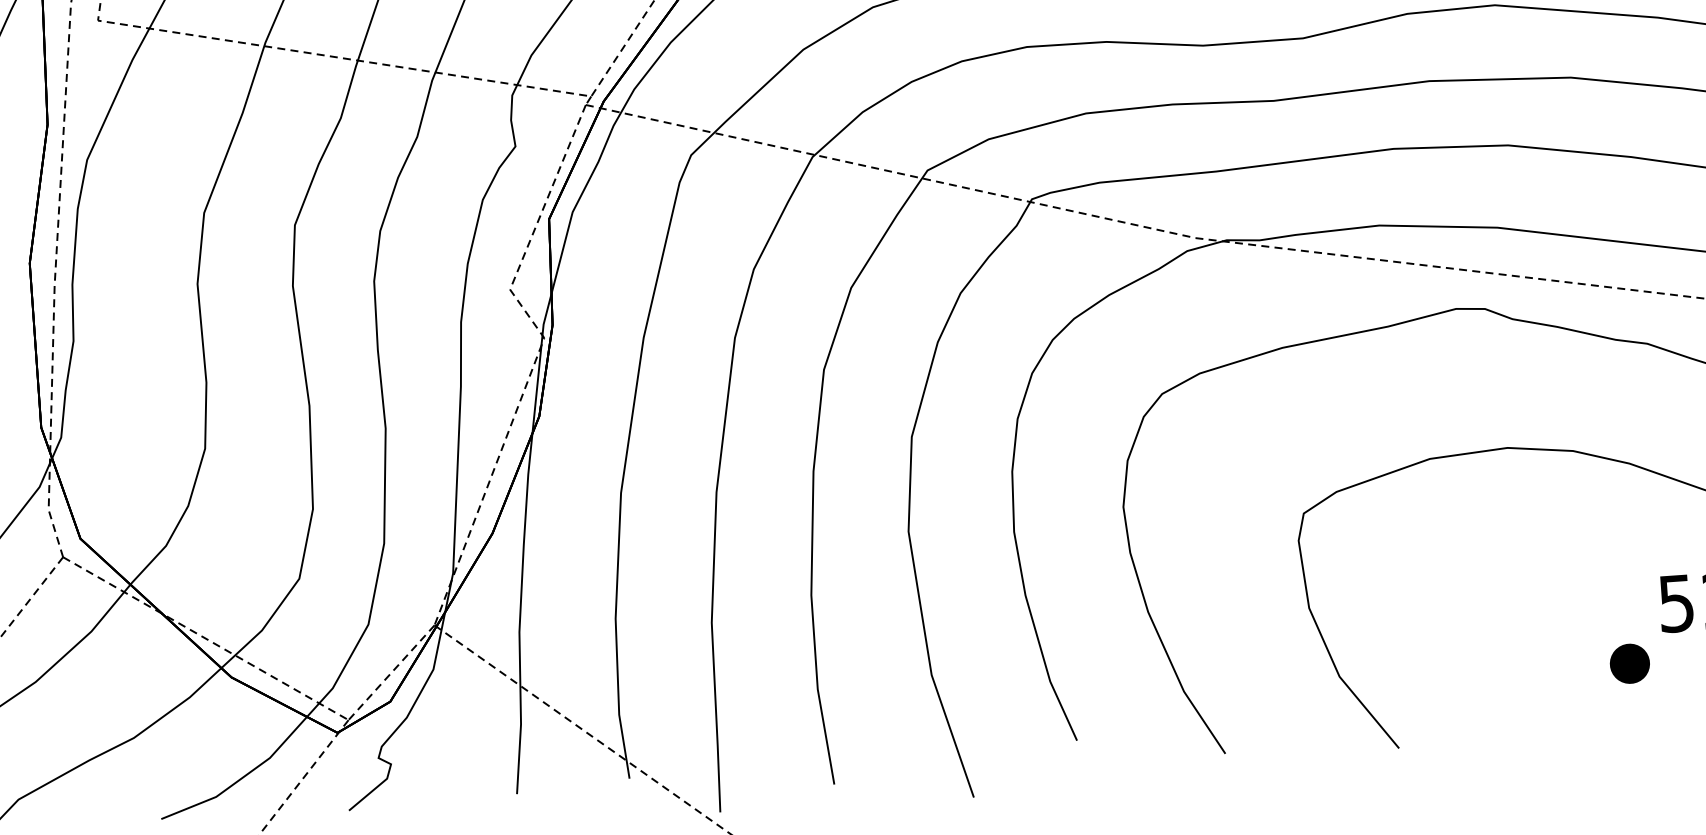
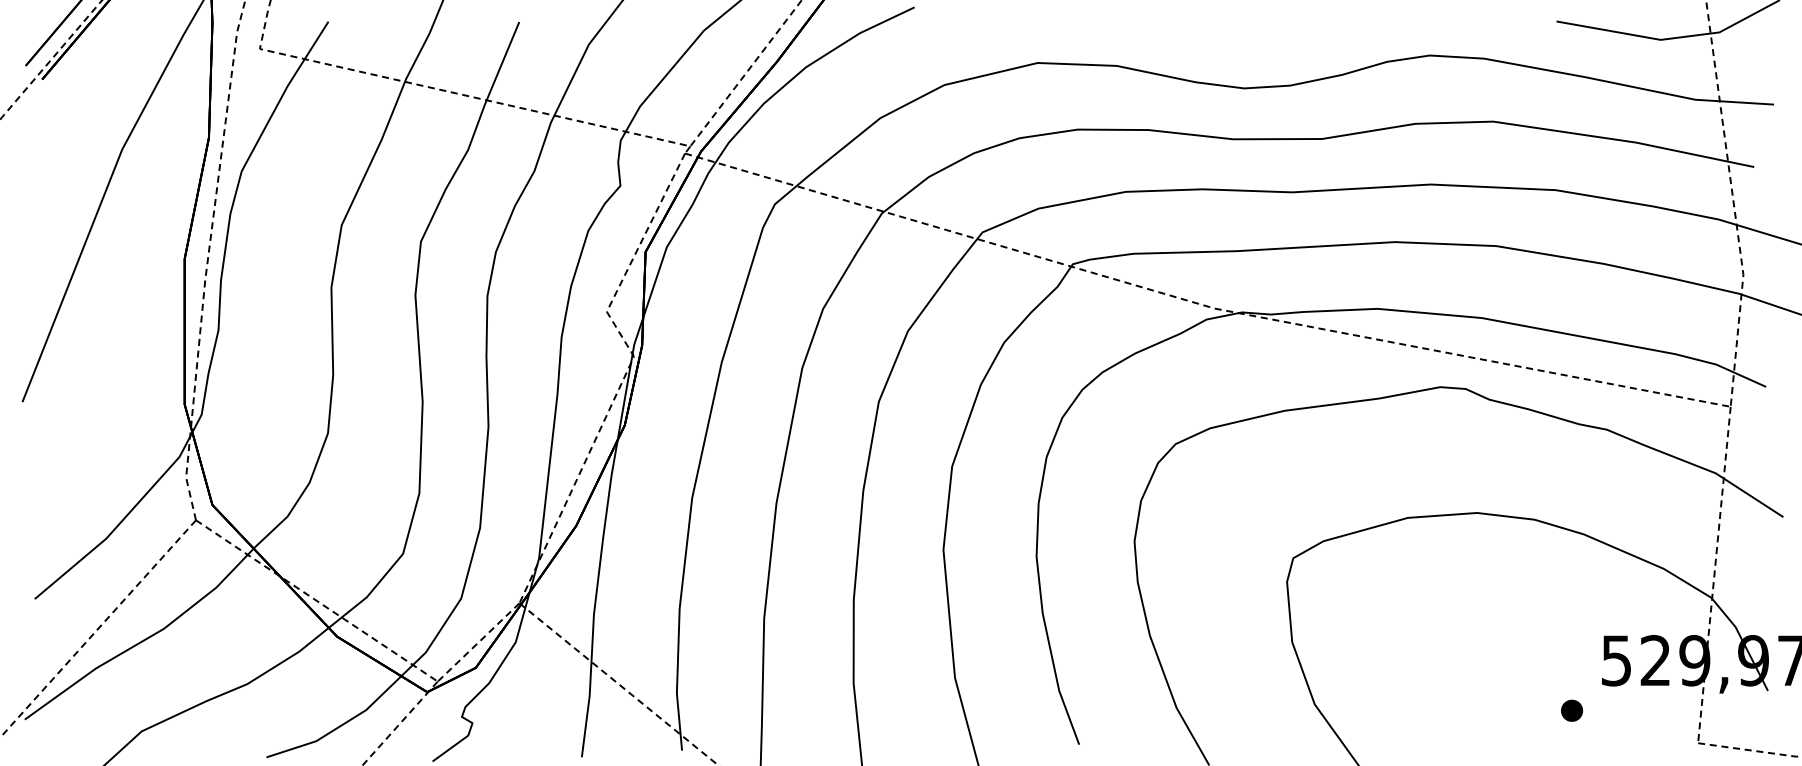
part: (1630, 663) -> (1572, 710), size x0.62

